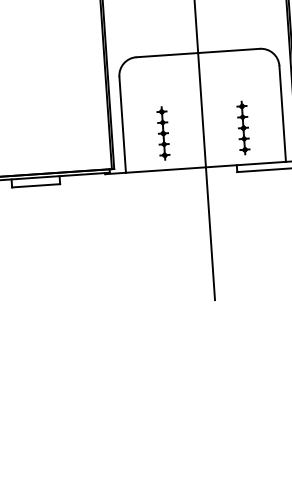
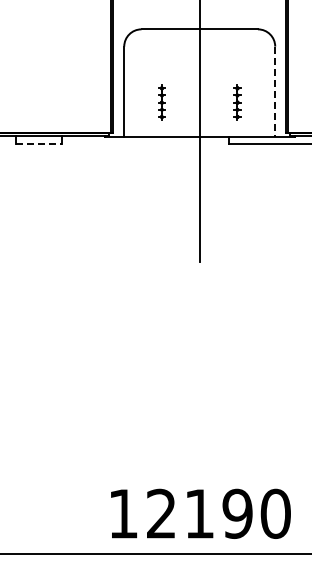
line: (283, 114) -> (275, 92), solid -> dashed
part: (243, 127) -> (237, 102), size x0.7
part: (162, 133) -> (161, 102), size x0.7
line: (36, 185) -> (39, 143), solid -> dashed

